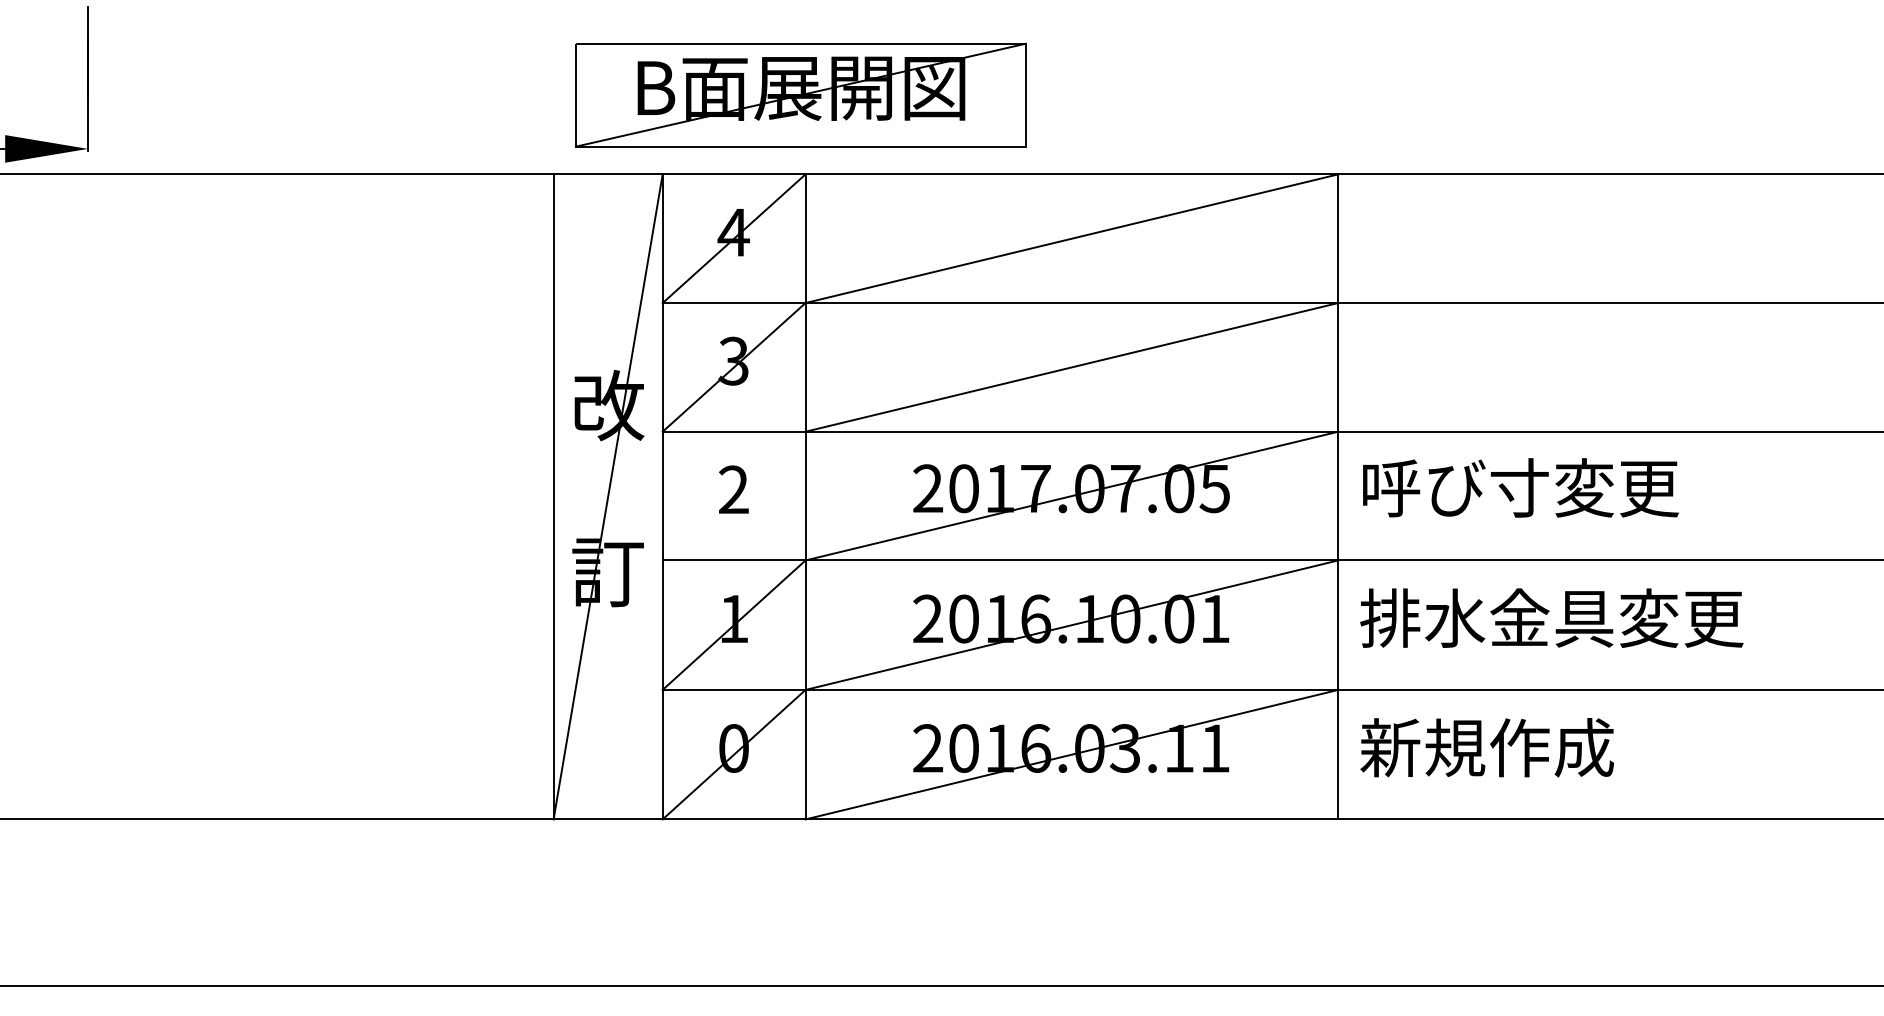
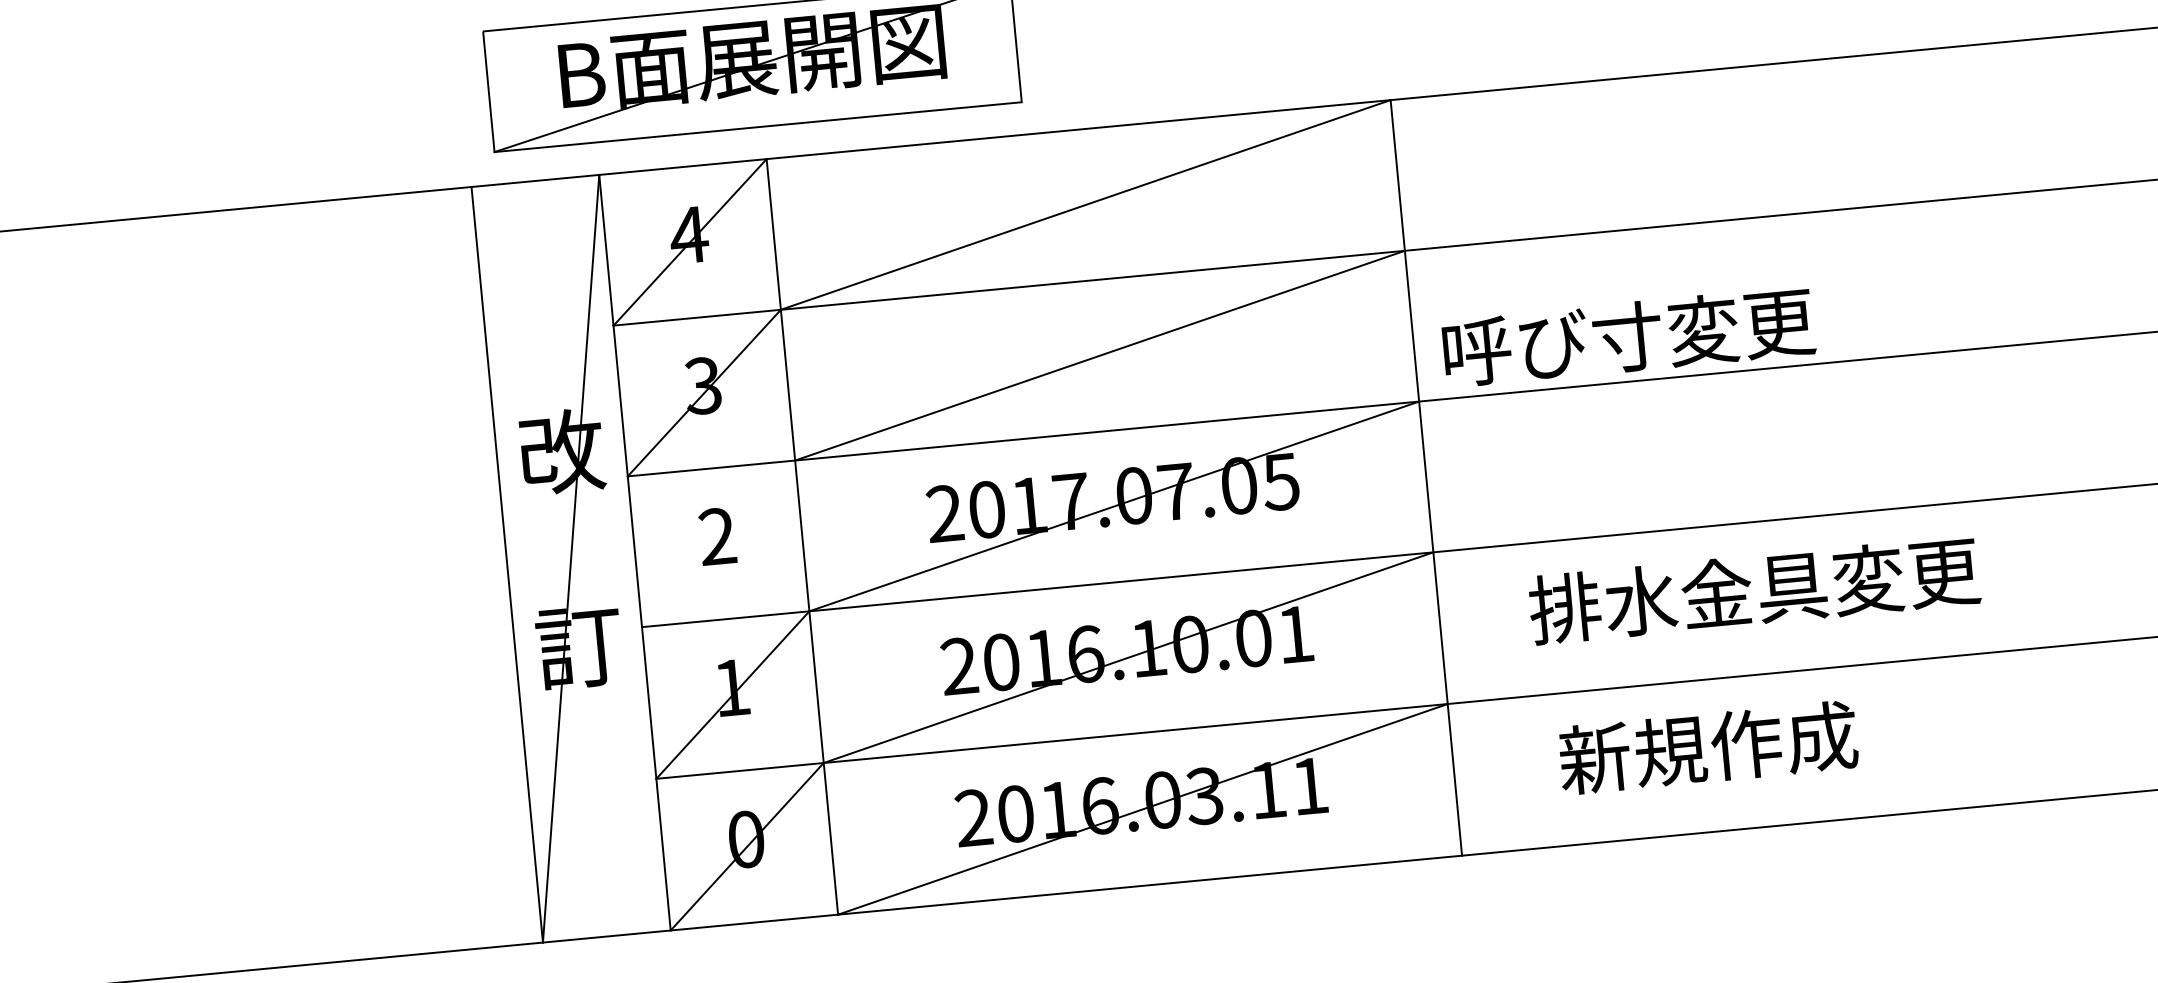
text: (1520, 487) -> (1628, 336), moved
text: (1551, 617) -> (1753, 589), moved
text: (1486, 747) -> (1707, 747), moved

